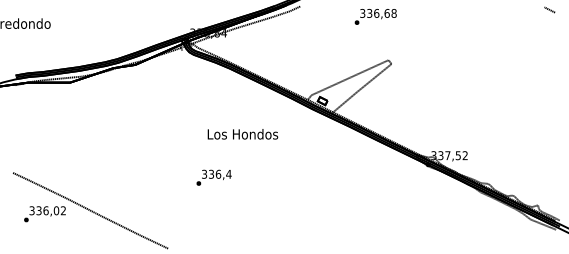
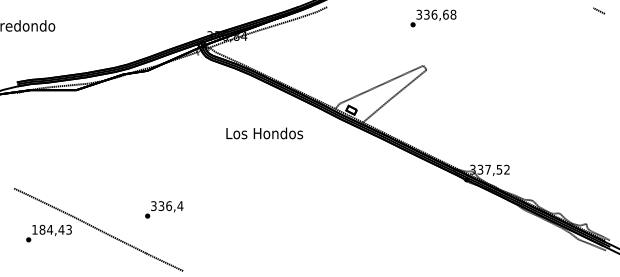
text: (375, 16) -> (433, 18), moved
text: (242, 134) -> (264, 133), moved
text: (214, 177) -> (164, 209), moved
text: (47, 210) -> (51, 229), 336,02 -> 184,43

